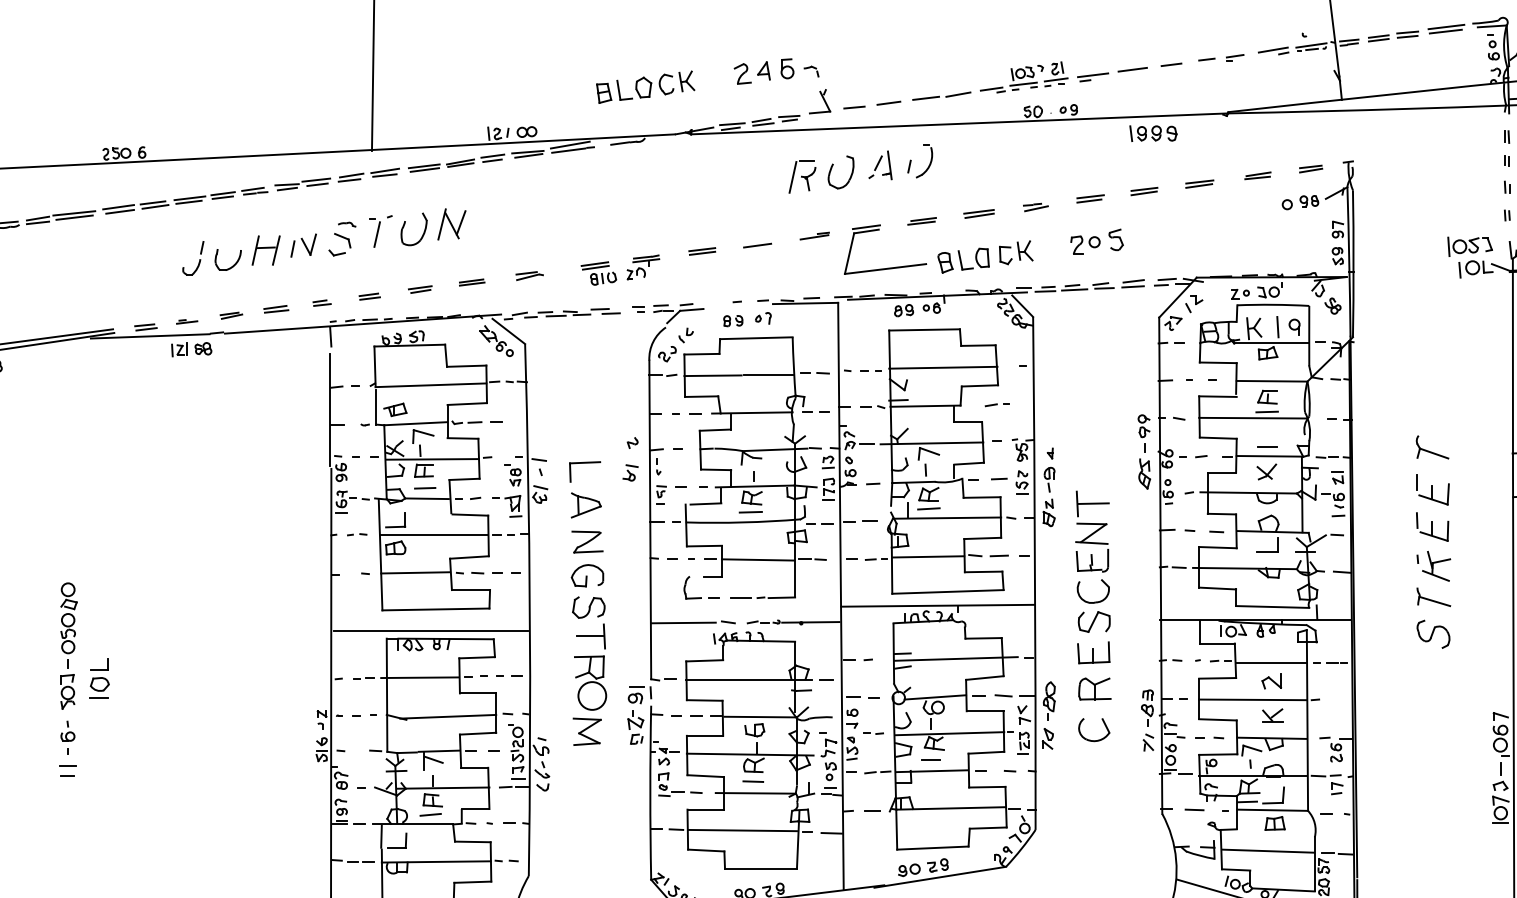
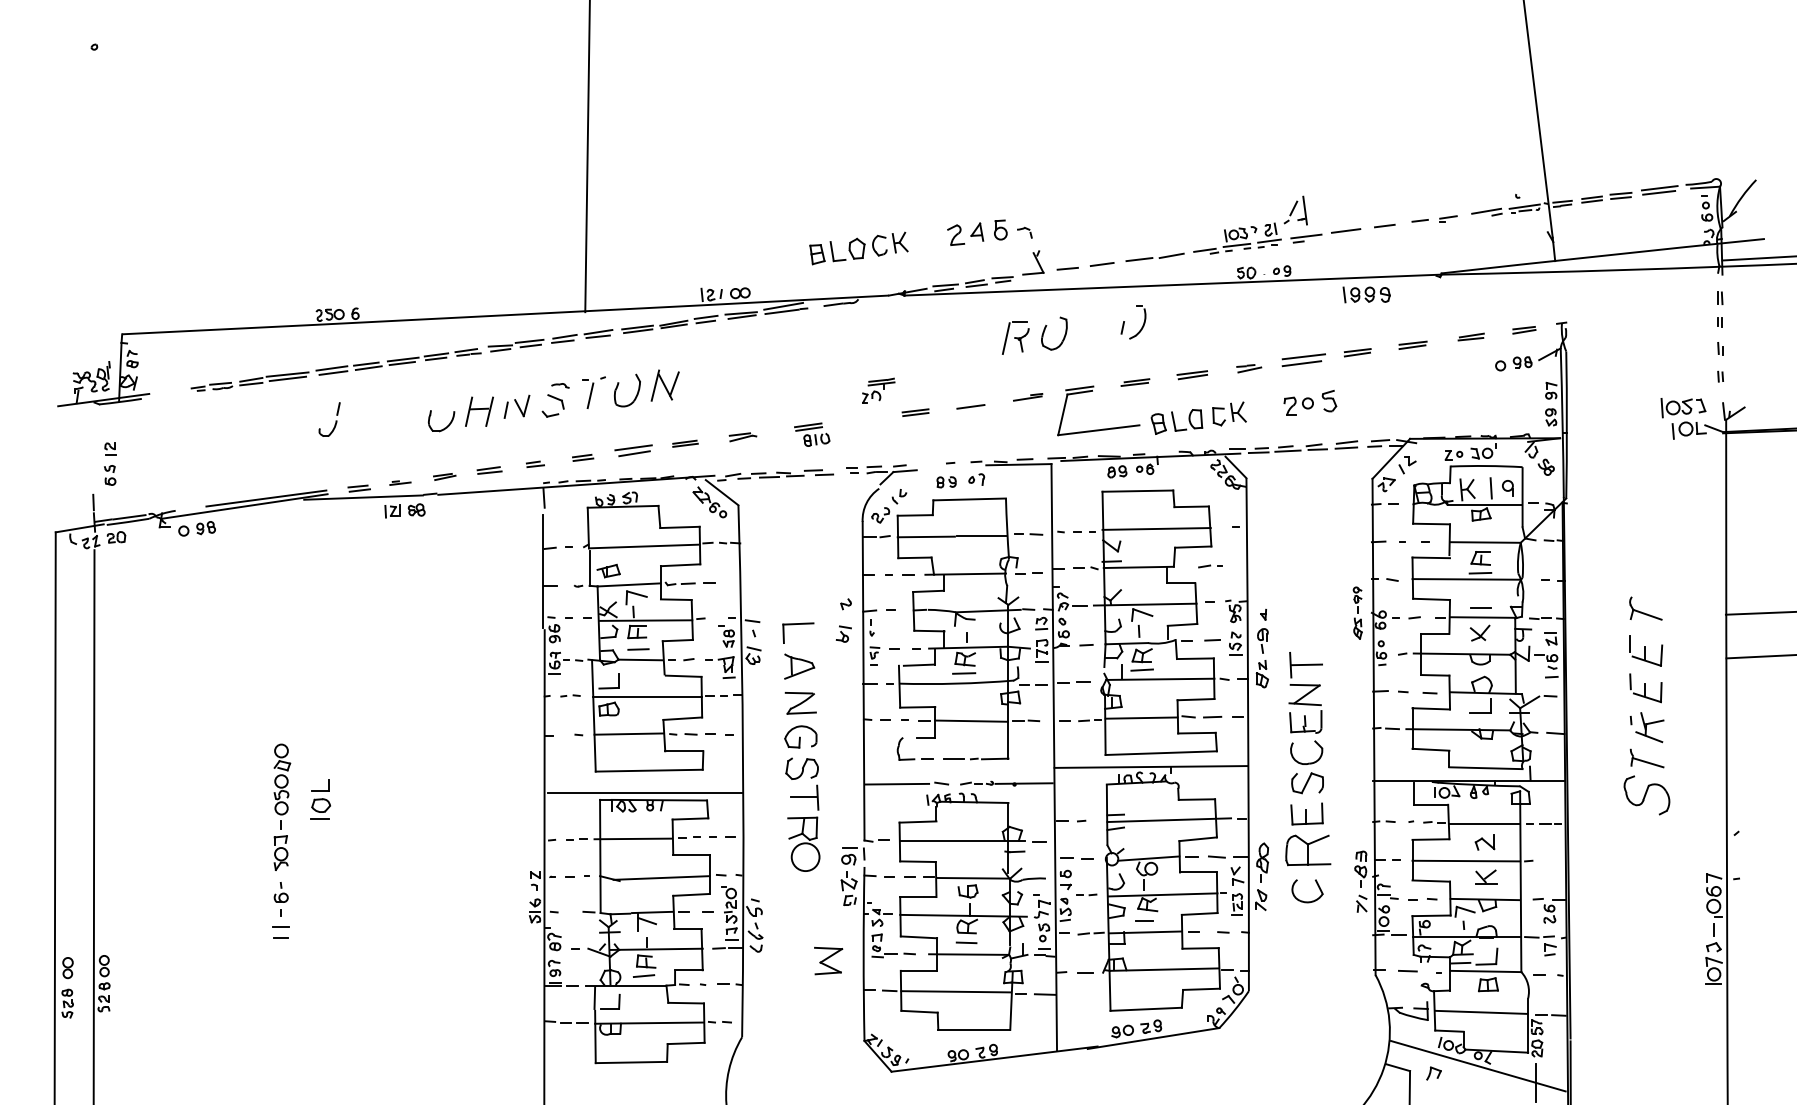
part: (880, 165) -> (1295, 210), moved
part: (1090, 198) -> (1303, 359), size x1.6
part: (199, 259) -> (335, 420), moved
part: (643, 267) -> (878, 390), moved
part: (420, 289) -> (633, 450), size x1.6
part: (1144, 451) -> (1357, 612), size x0.7
part: (1433, 634) -> (1646, 795), size x1.4
part: (99, 678) -> (320, 799), moved
part: (1094, 688) -> (1307, 849), size x1.4
part: (587, 731) -> (828, 960), moved

